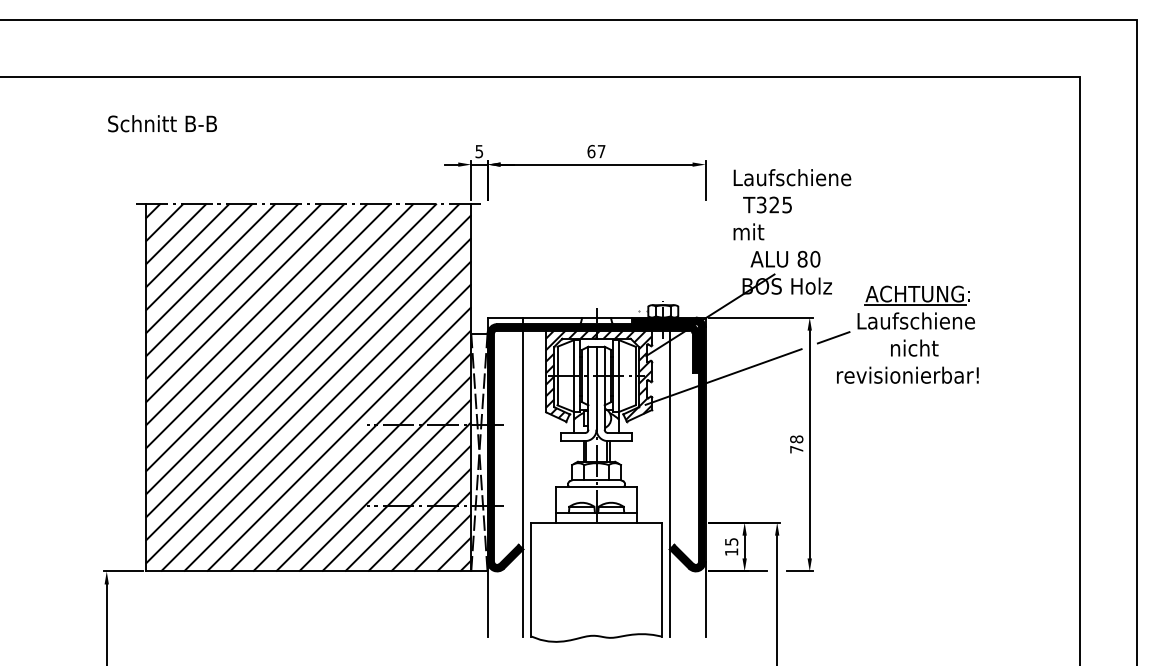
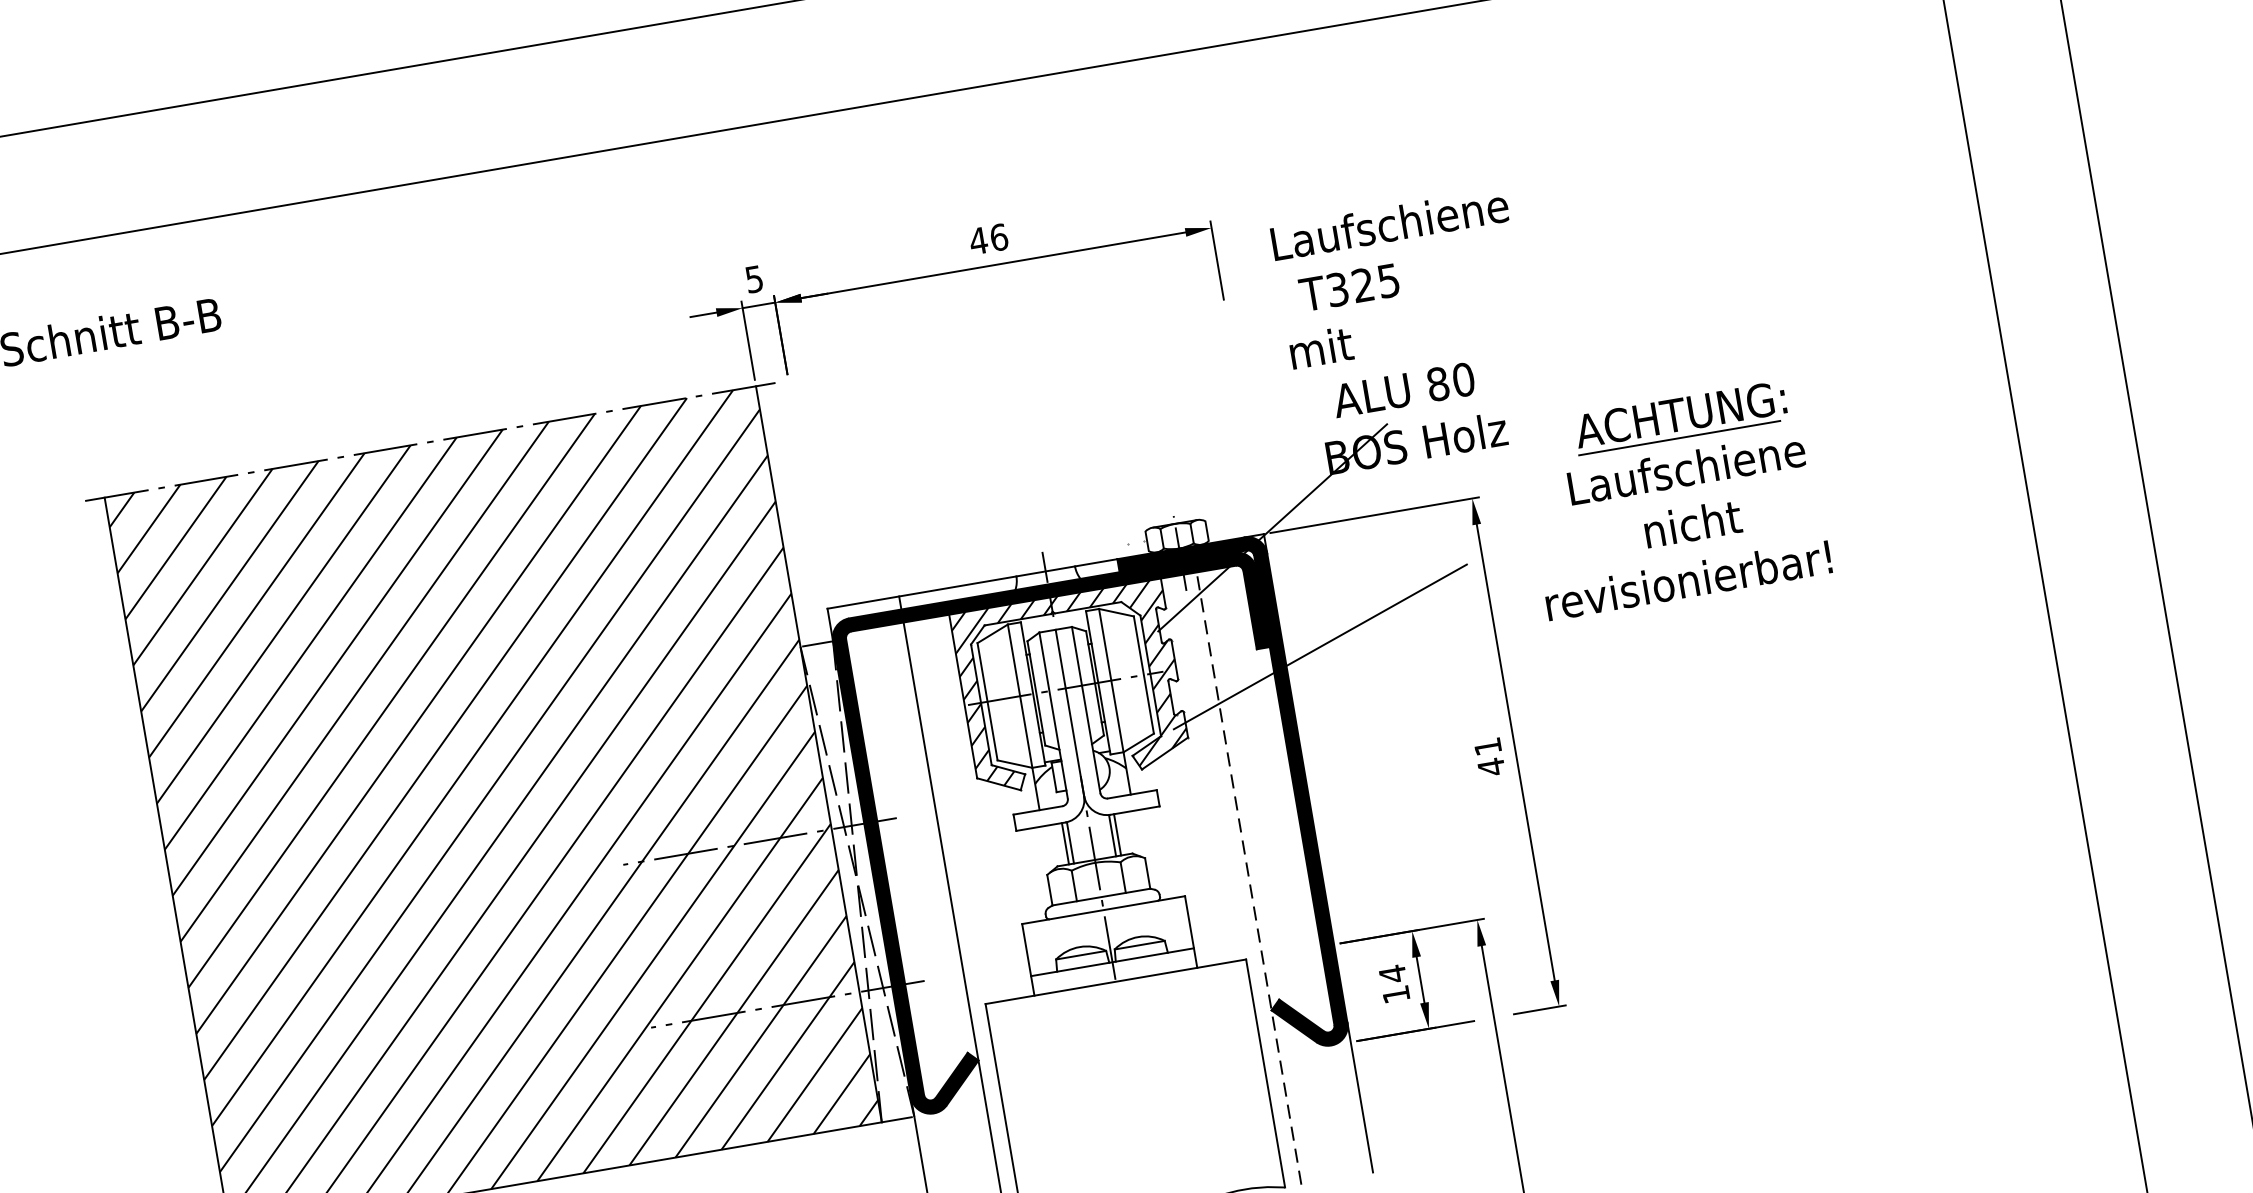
text: (596, 151) -> (988, 239), 67 -> 46
line: (833, 337) -> (1526, 530), removed
text: (796, 444) -> (1489, 757), 78 -> 41
line: (669, 483) -> (1248, 878), solid -> dashed
text: (731, 541) -> (1392, 973), 15 -> 14

